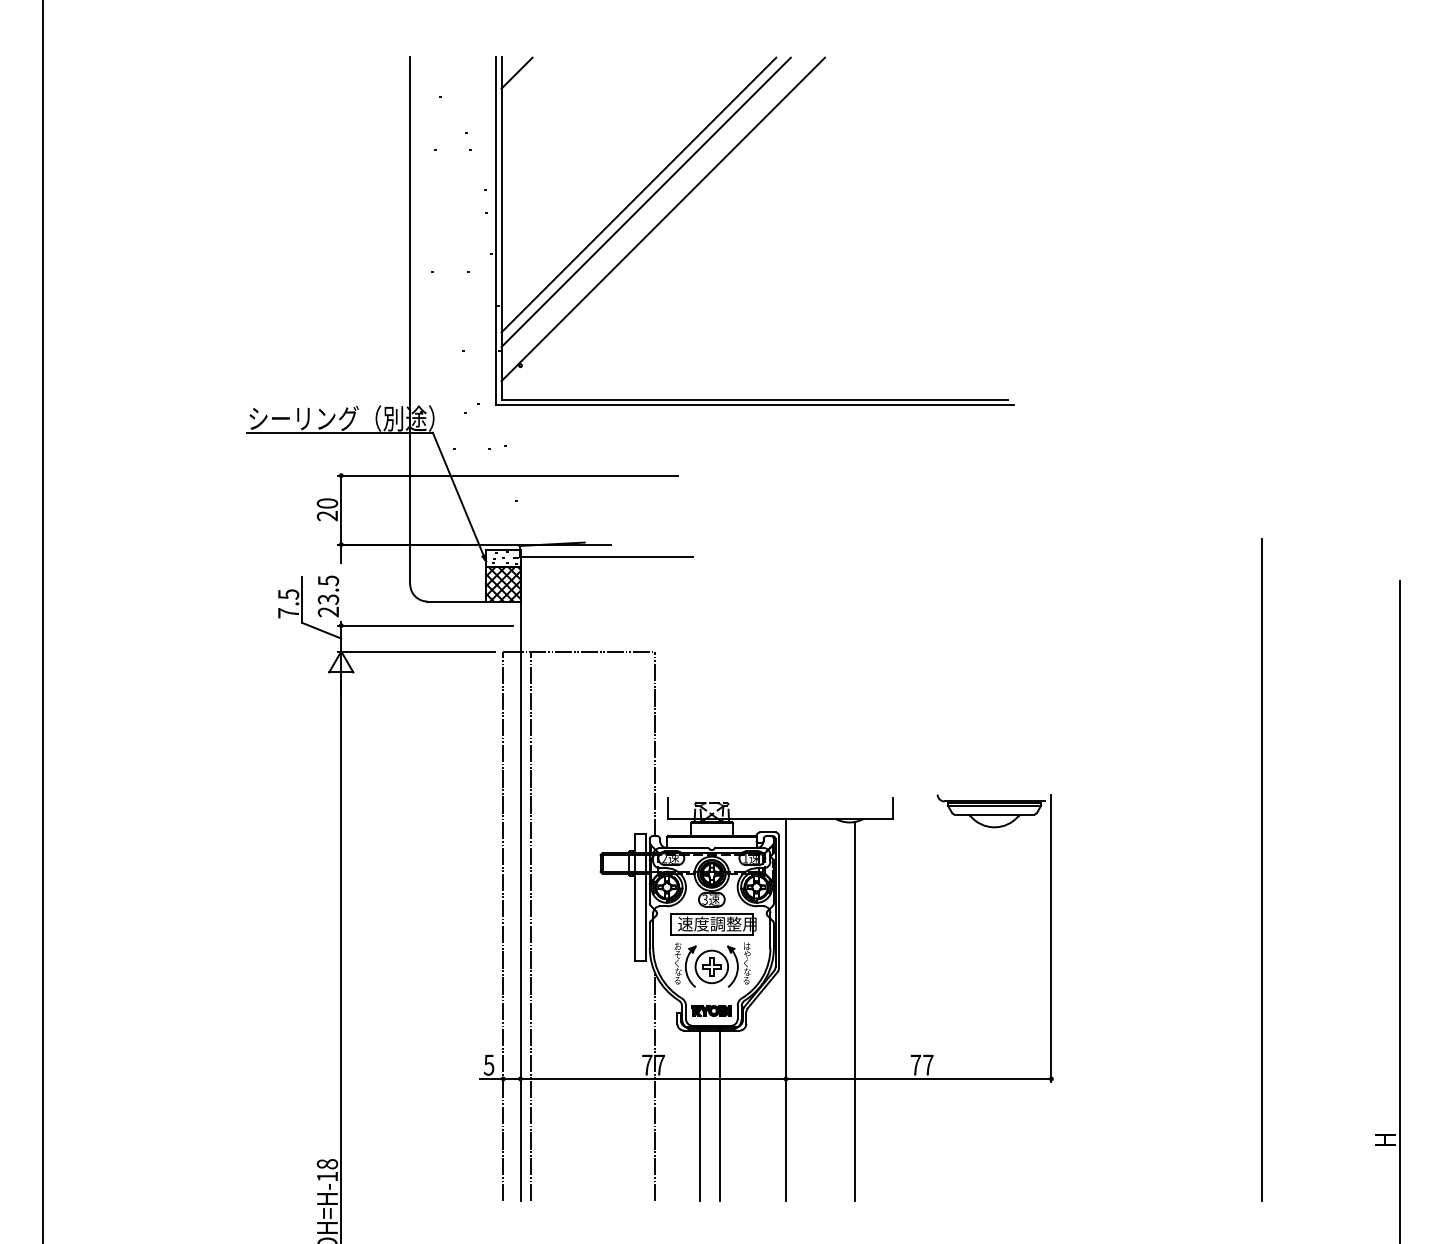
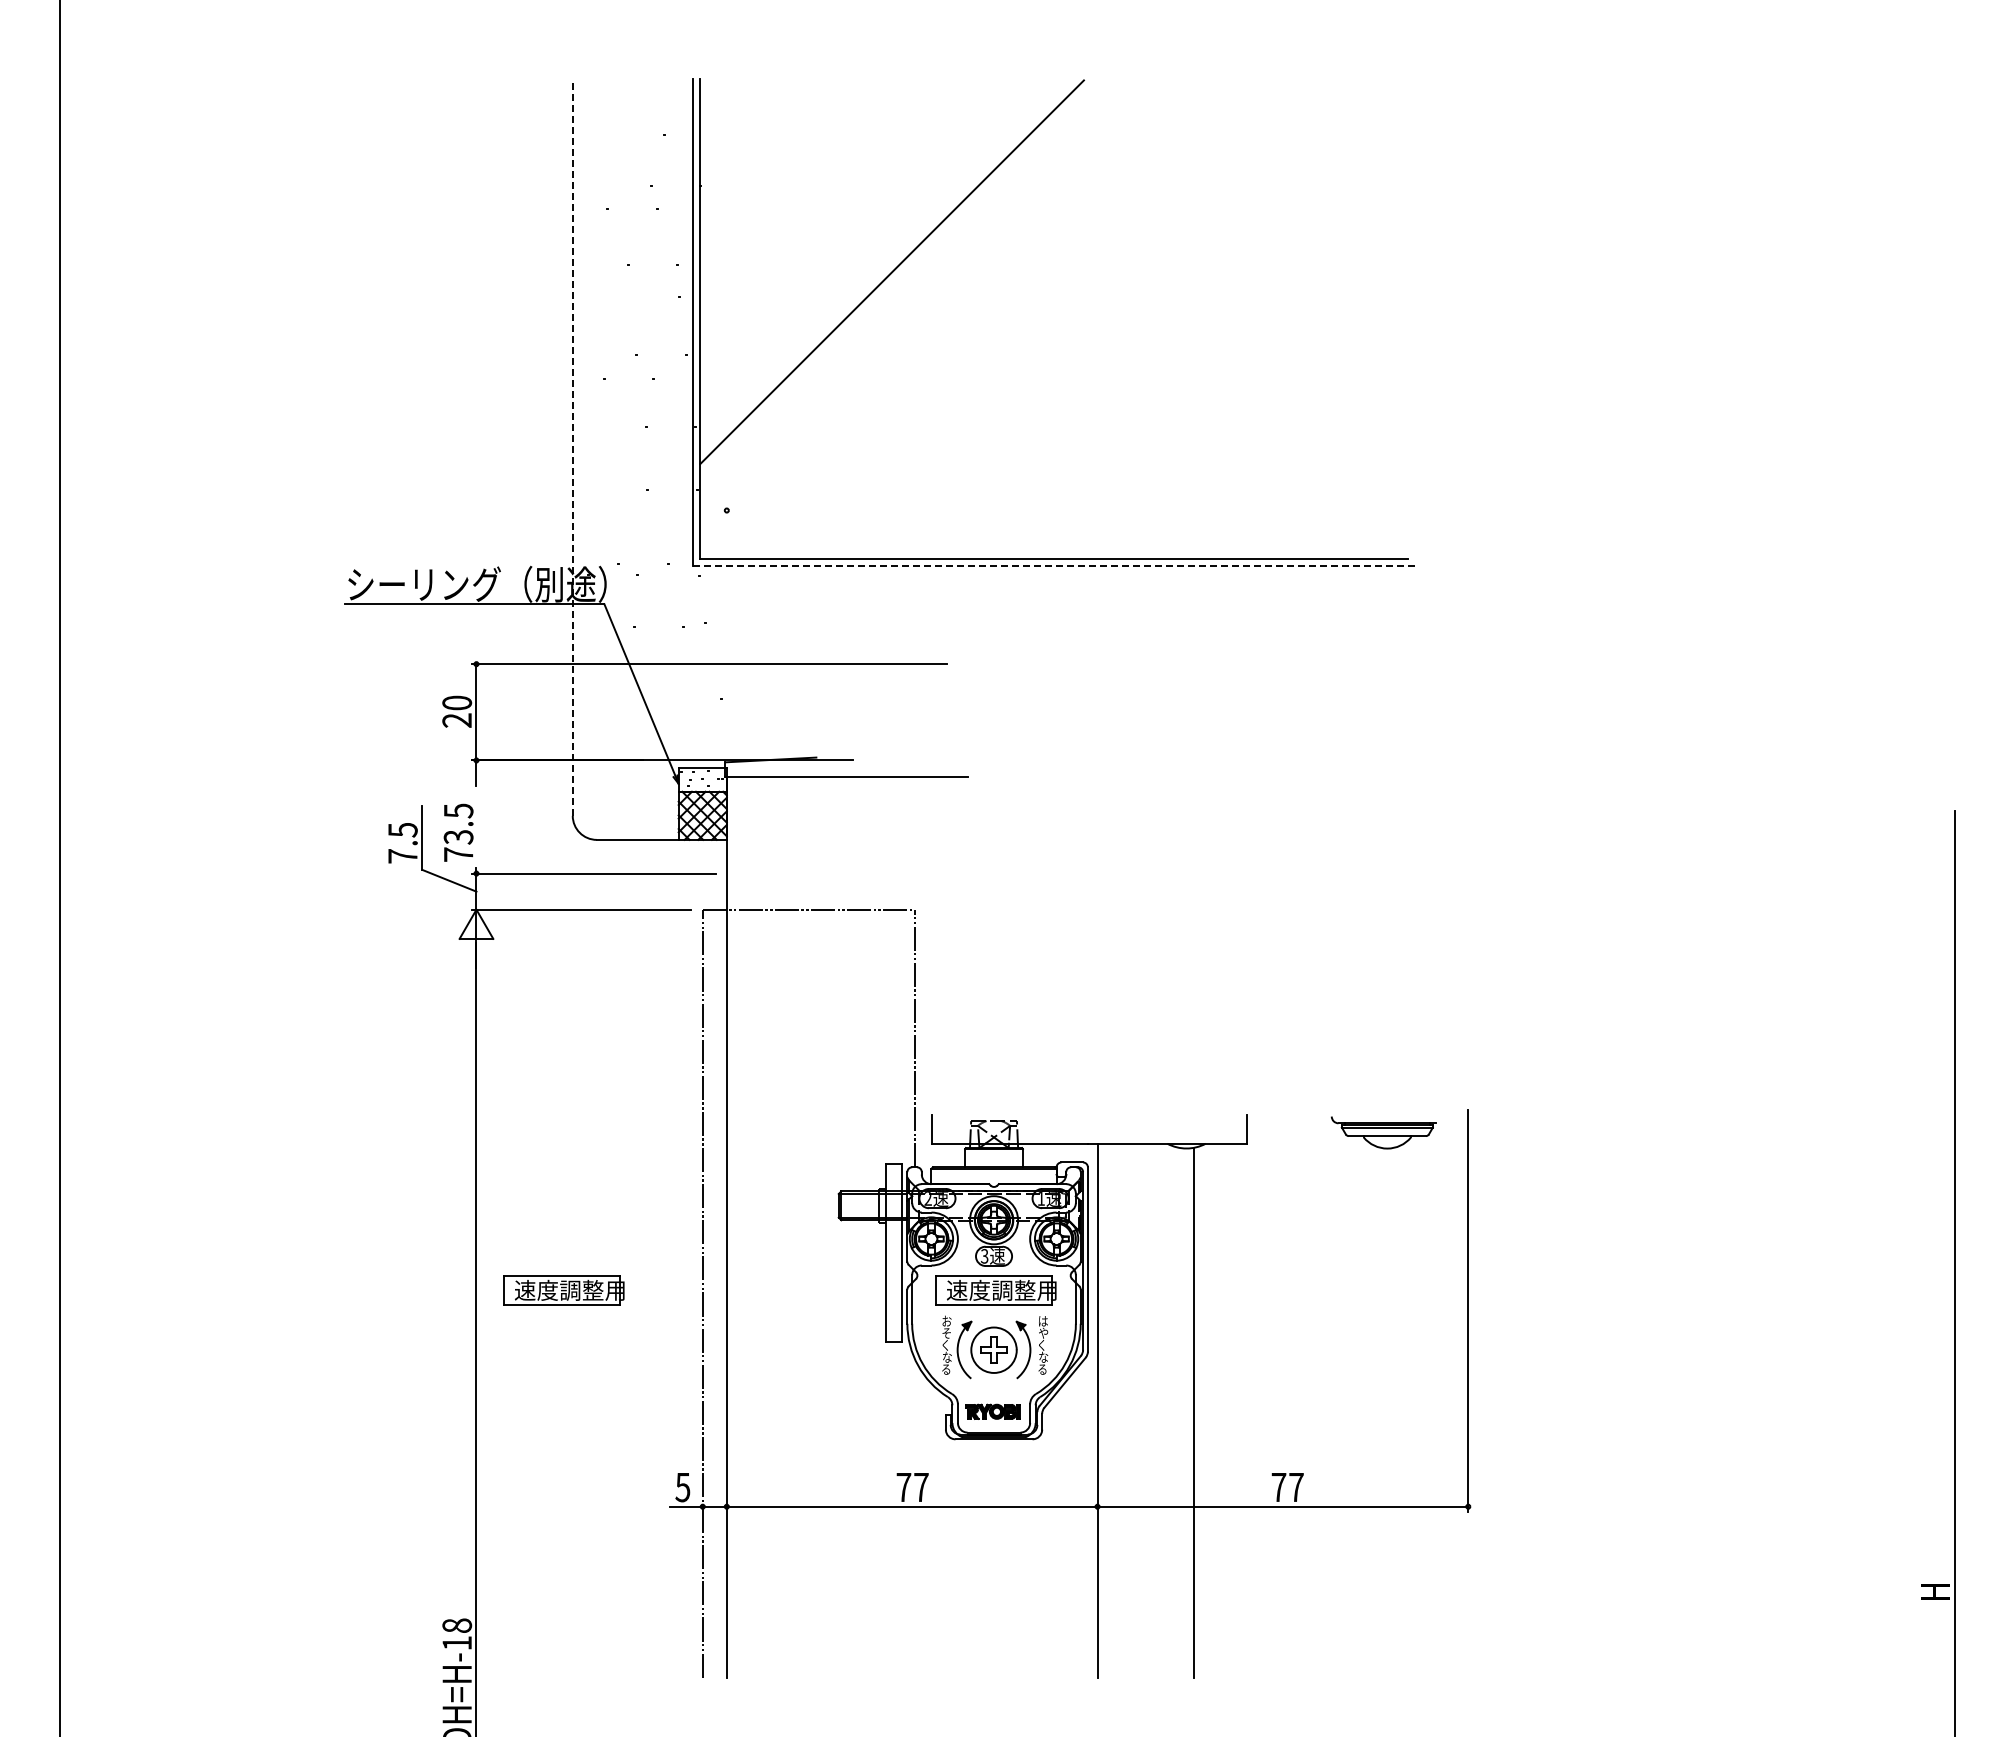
line: (516, 72) -> (721, 101), removed
line: (646, 202) -> (902, 282), removed
line: (663, 219) -> (926, 306), removed
line: (410, 320) -> (572, 447), solid -> dashed
line: (755, 405) -> (1054, 565), solid -> dashed
text: (328, 611) -> (458, 854), 23.5 -> 73.5
part: (990, 811) -> (1383, 1132), size x0.7
line: (1261, 870) -> (1761, 1215), removed
part: (403, 924) -> (563, 1290), added
line: (531, 926) -> (741, 1293), removed
line: (654, 1086) -> (914, 1517), removed
line: (700, 1115) -> (977, 1557), removed
line: (720, 1115) -> (1006, 1557), removed

